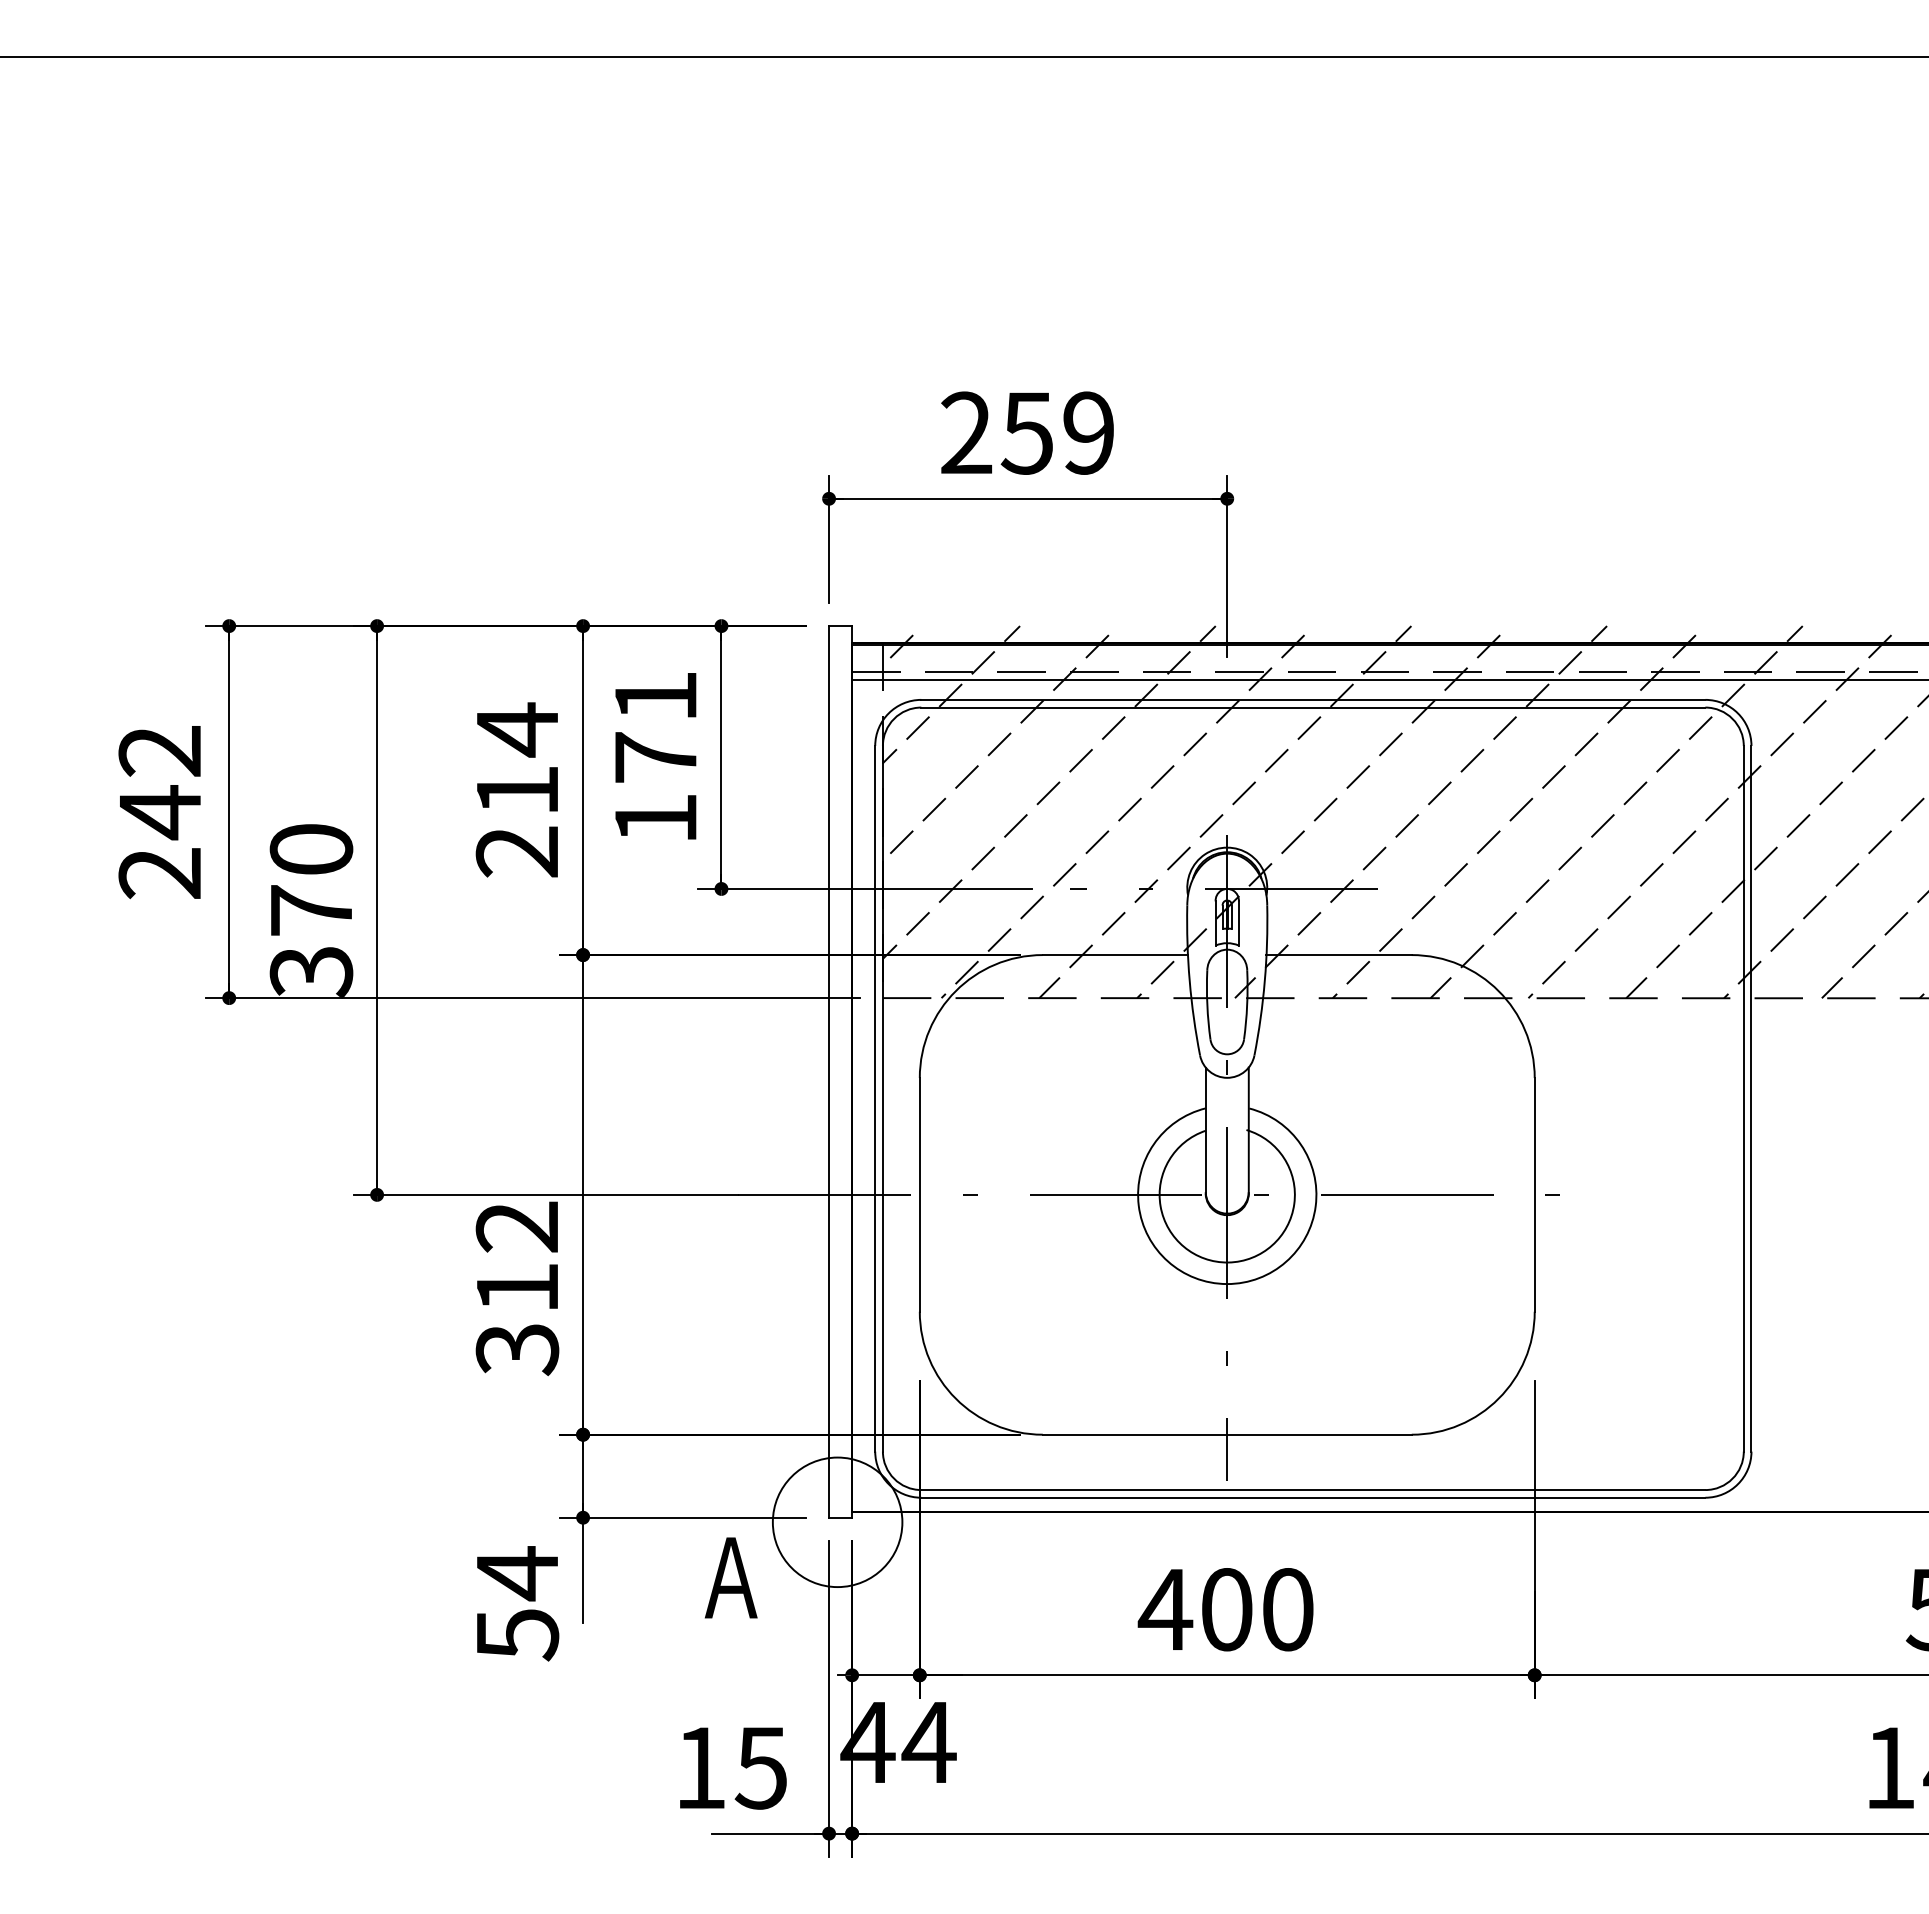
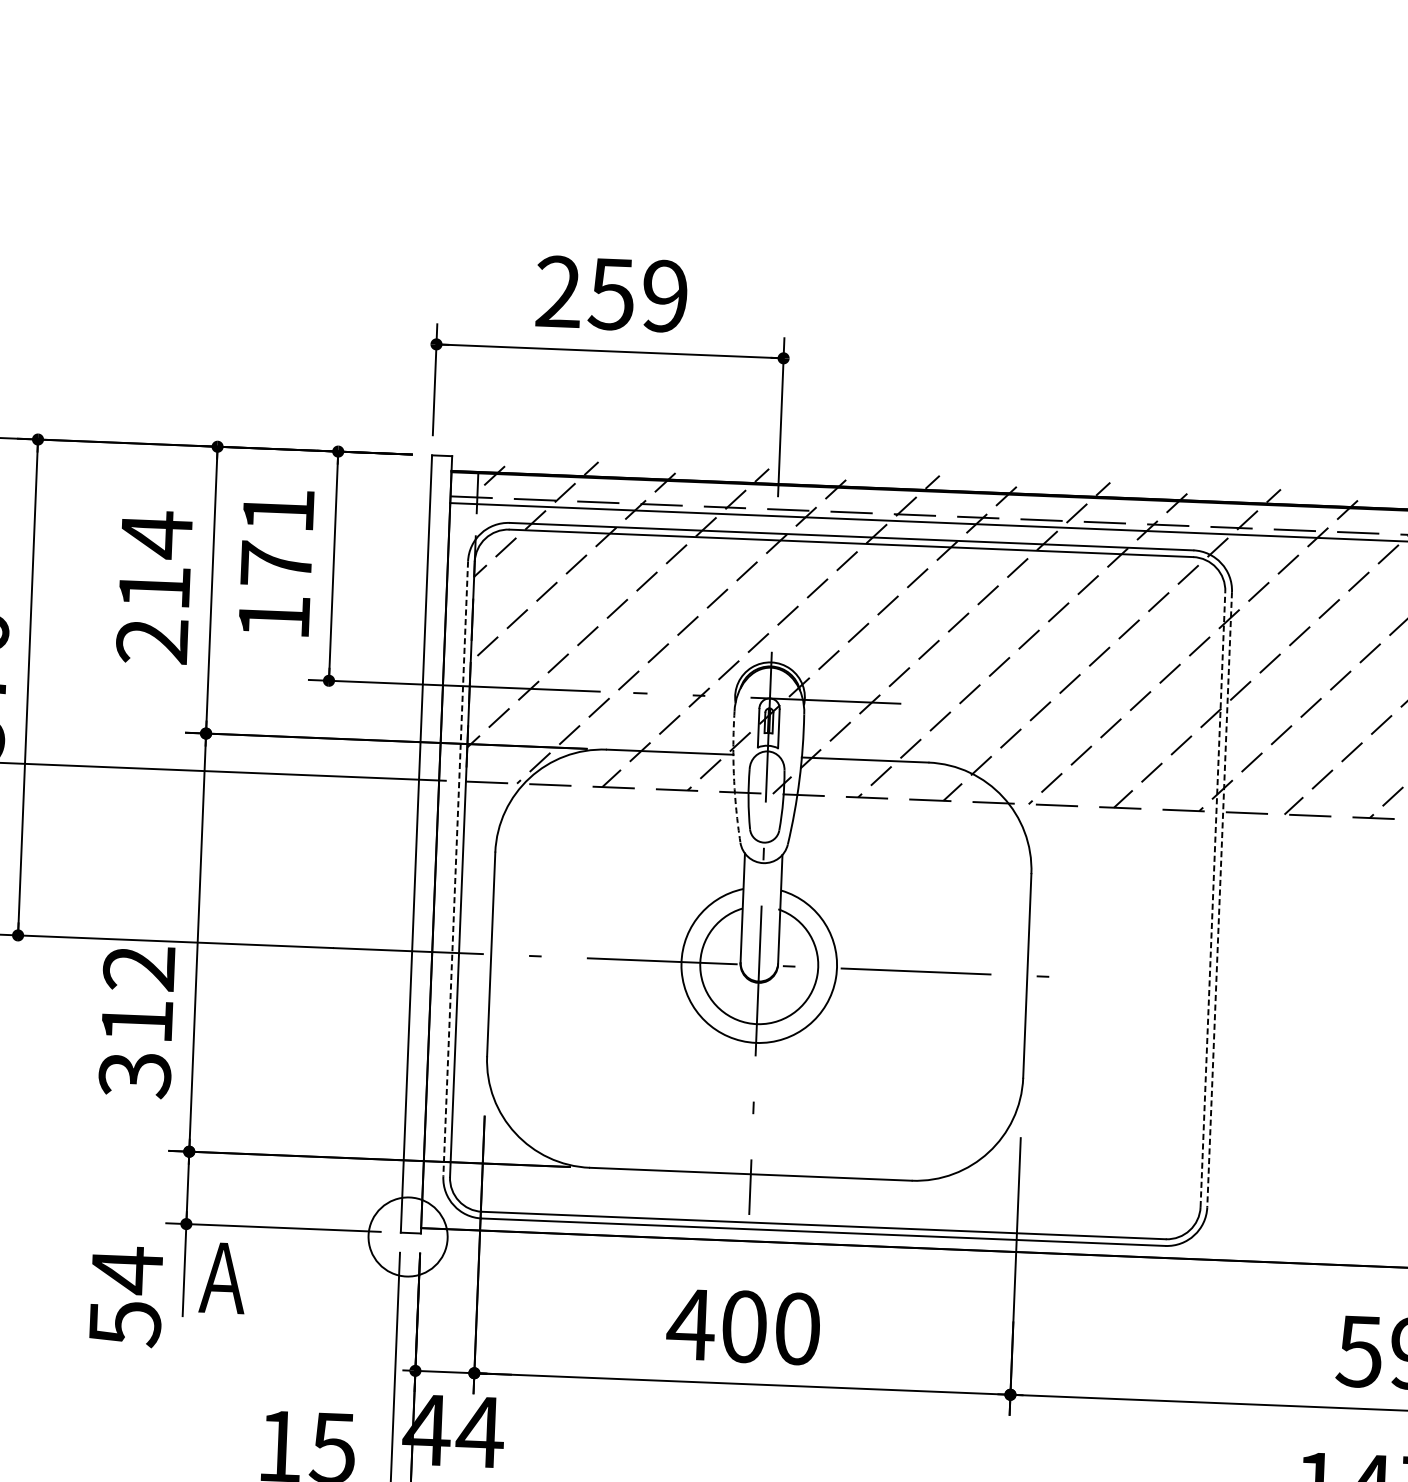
arc: (1189, 980) -> (733, 776), solid -> dashed
line: (875, 1098) -> (455, 868), solid -> dashed
line: (1743, 1098) -> (1212, 899), solid -> dashed
line: (1751, 1098) -> (1219, 899), solid -> dashed
circle: (837, 1522) -> (407, 1237), size x0.7
text: (730, 1577) -> (222, 1277), moved

